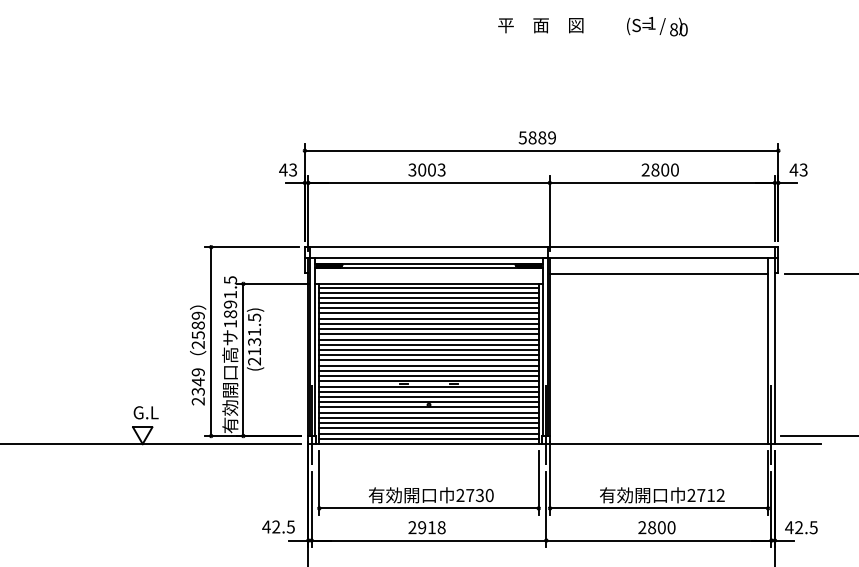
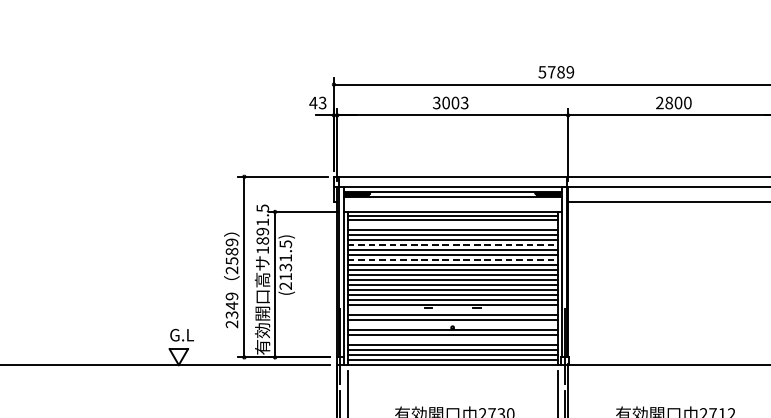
text: (532, 137) -> (551, 71), 5889 -> 5789
line: (428, 297) -> (452, 224), removed
line: (429, 318) -> (453, 245), solid -> dashed
line: (429, 334) -> (453, 260), solid -> dashed
line: (428, 386) -> (452, 310), removed
line: (428, 402) -> (452, 325), removed
line: (428, 417) -> (452, 339), removed

